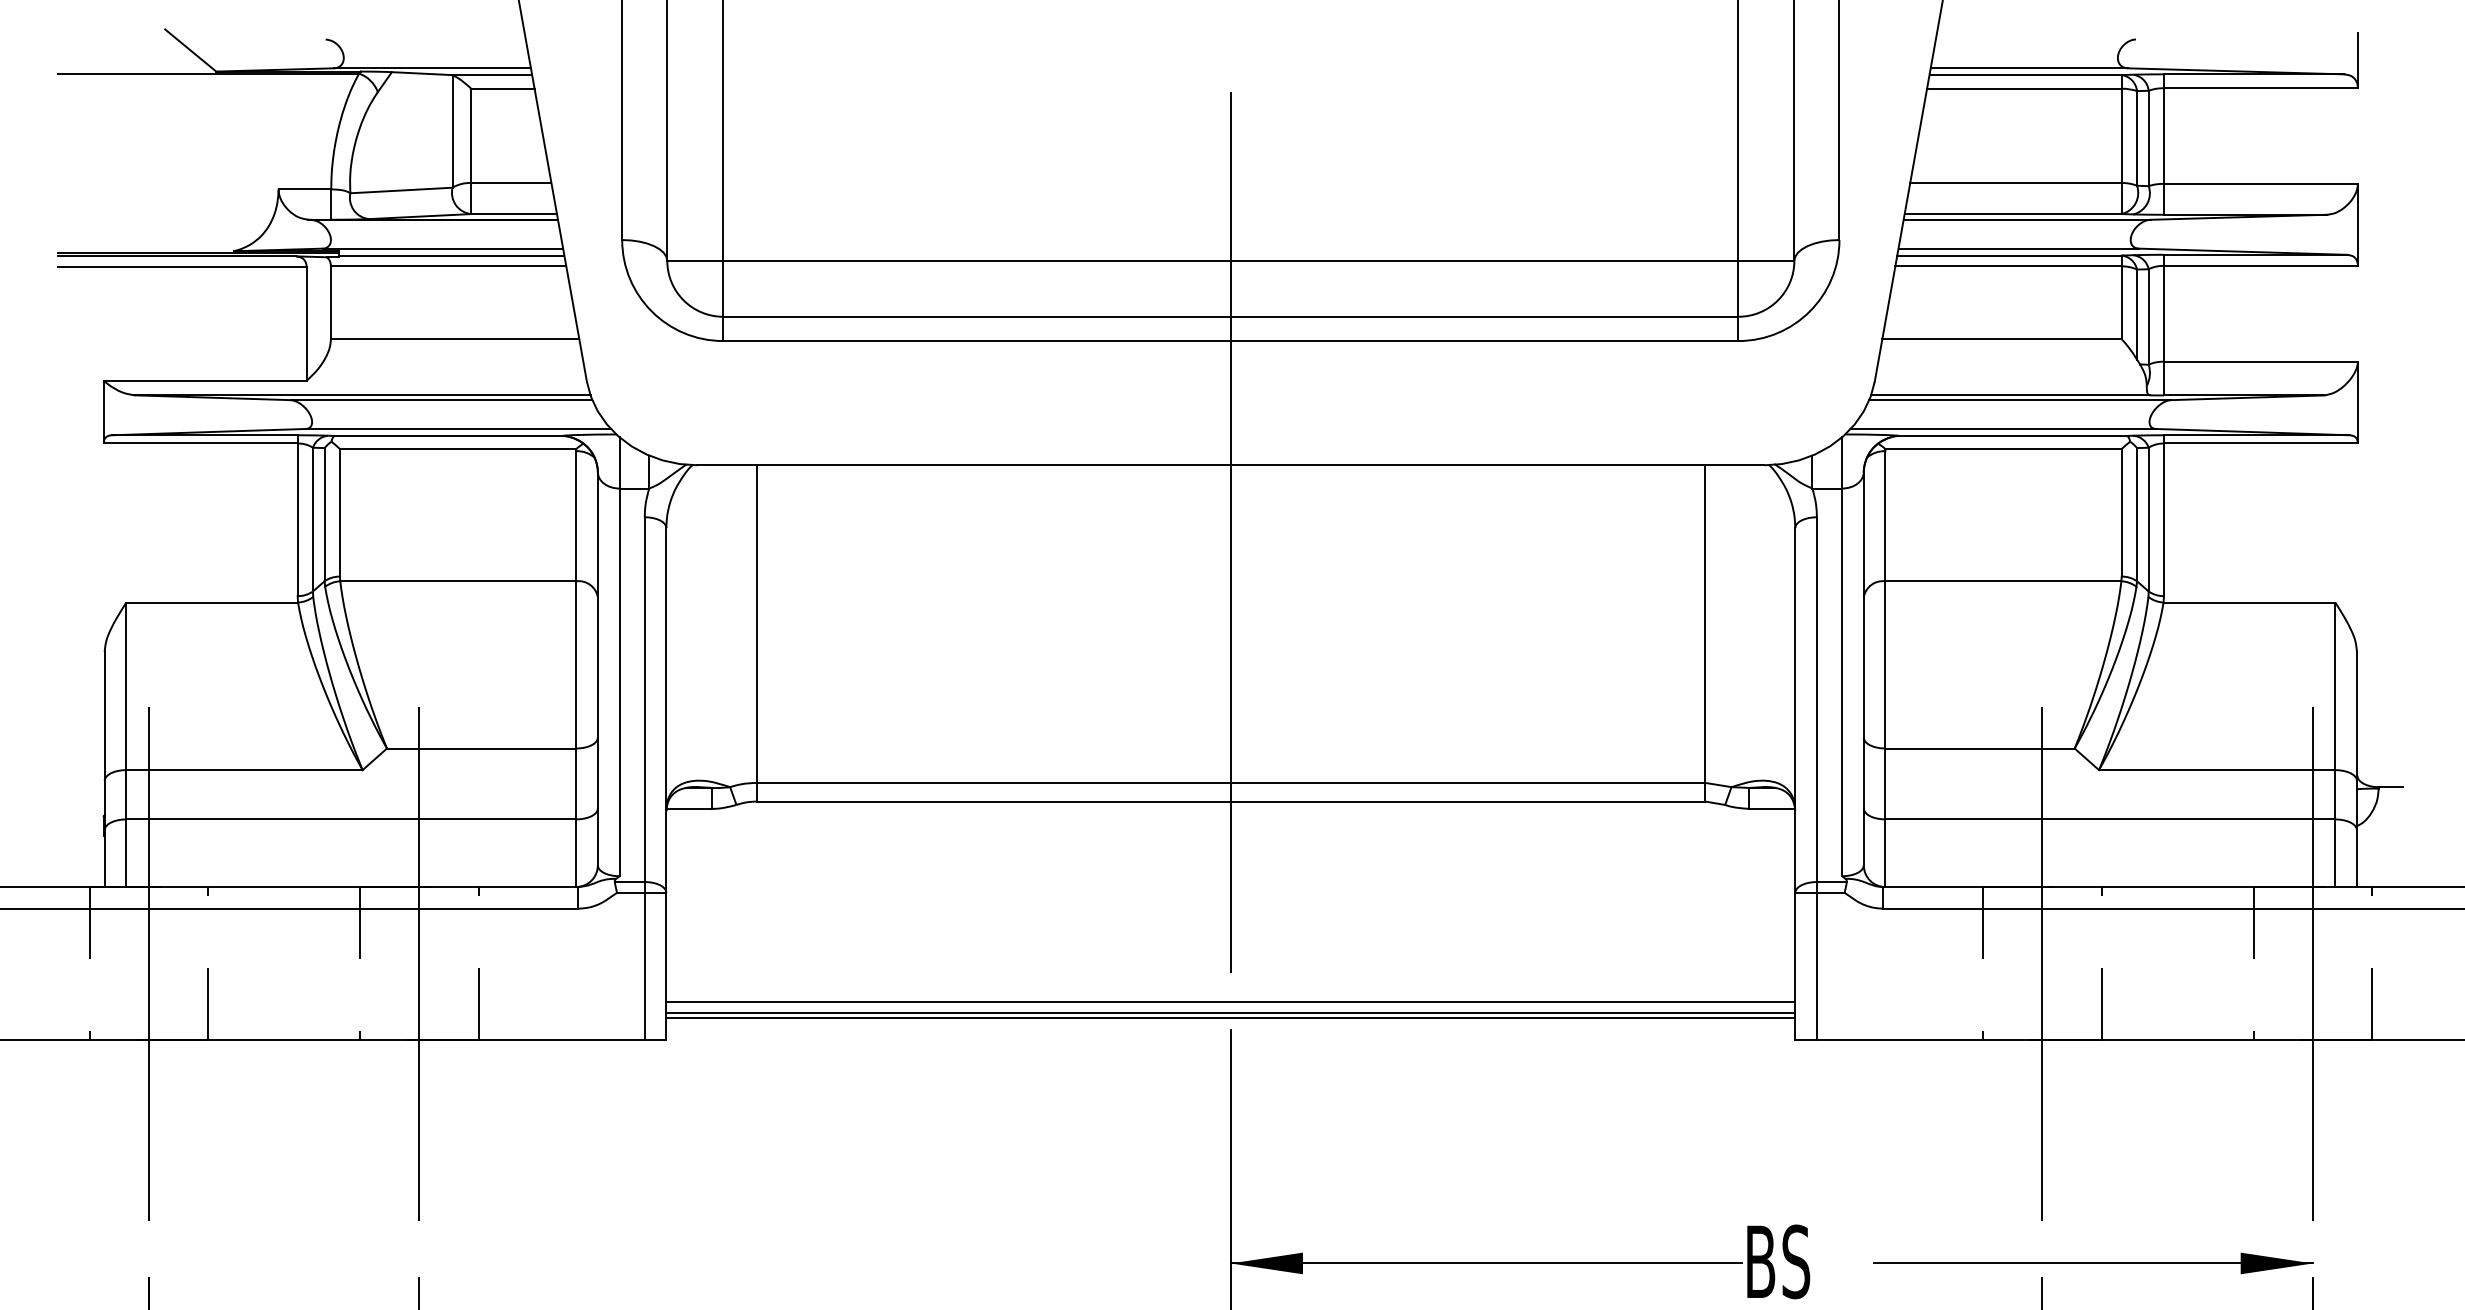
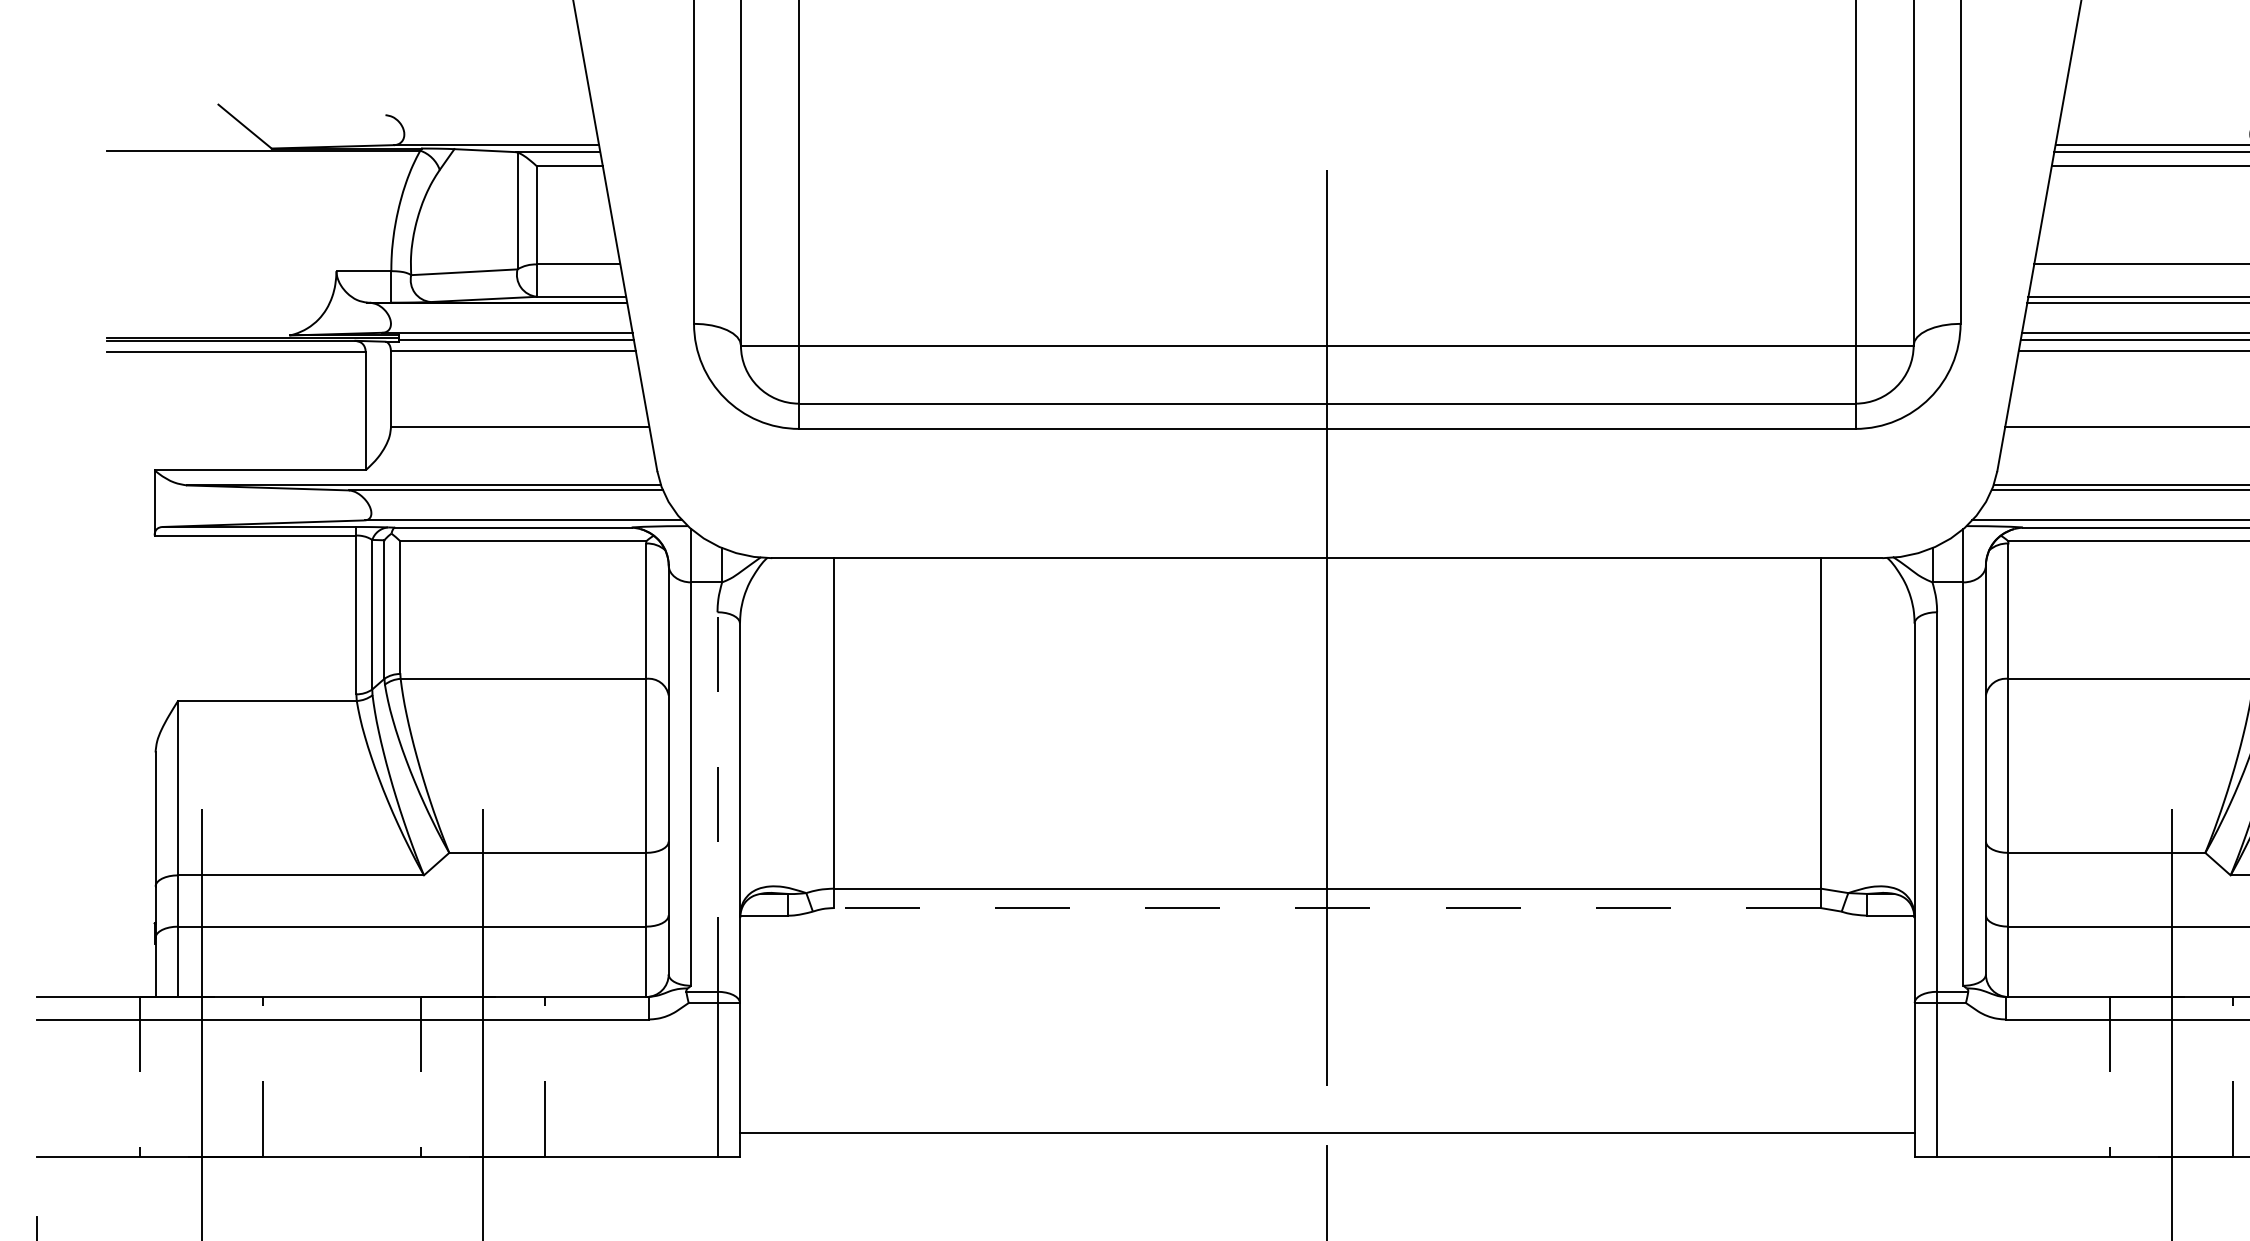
line: (644, 699) -> (717, 801), solid -> dashed
line: (1230, 801) -> (1326, 908), solid -> dashed
line: (1230, 1002) -> (1326, 1117), removed
line: (1230, 1012) -> (1326, 1127), removed

